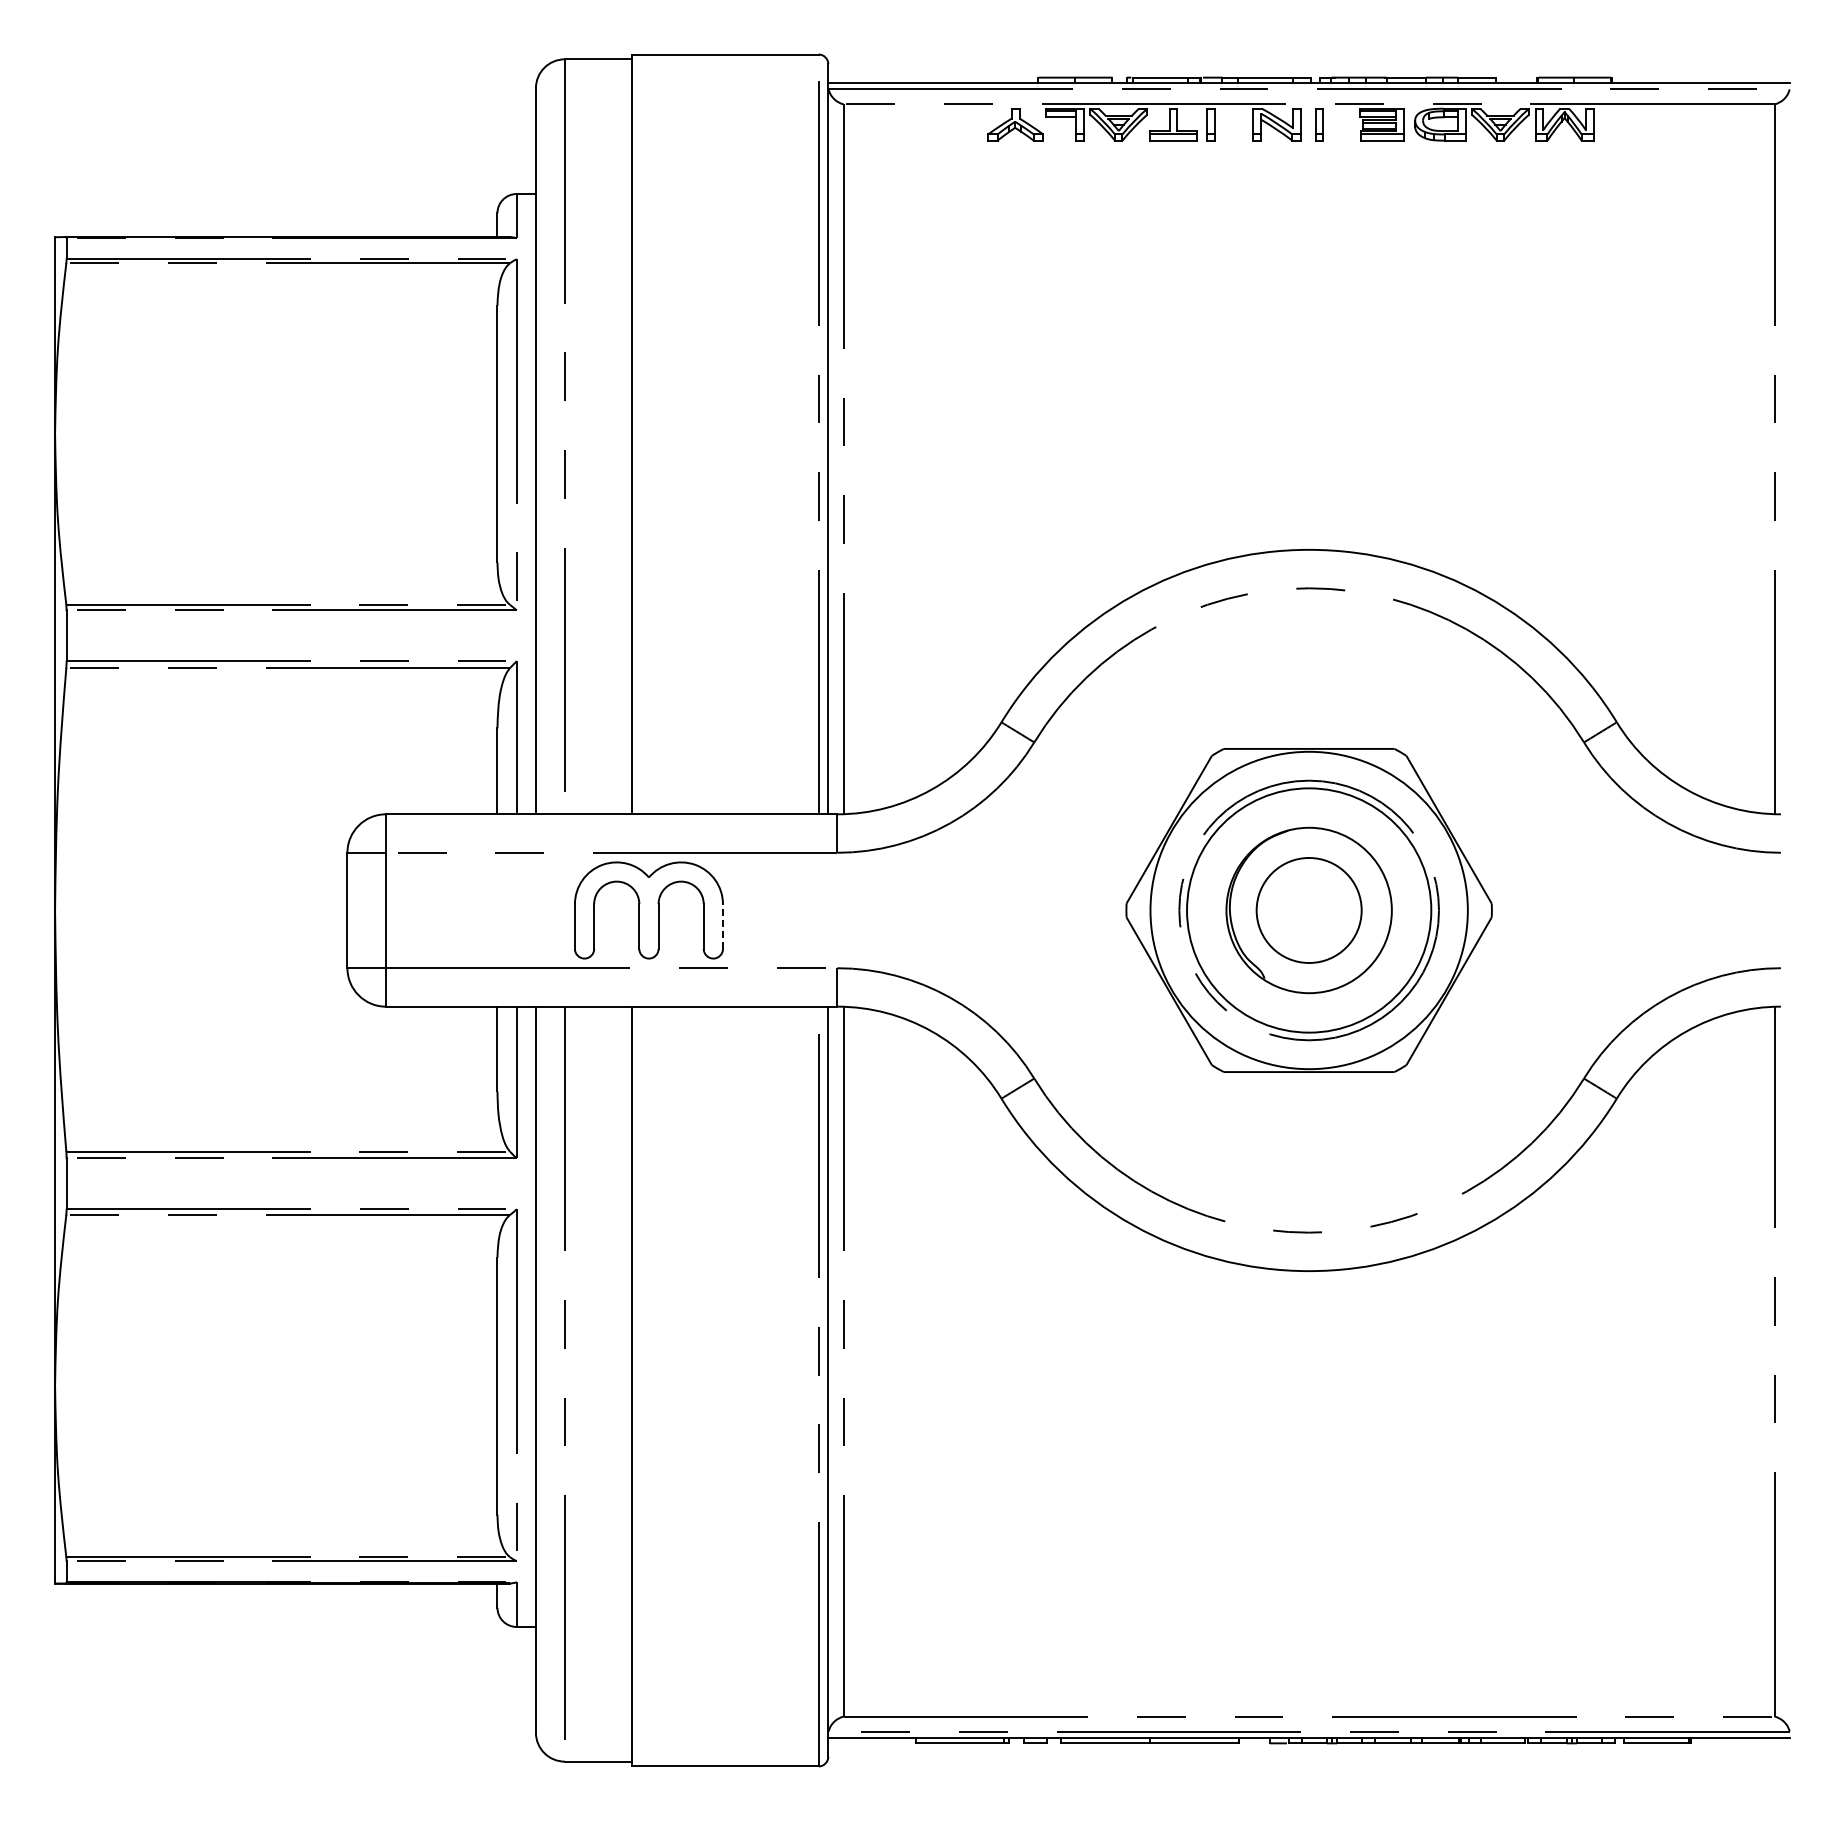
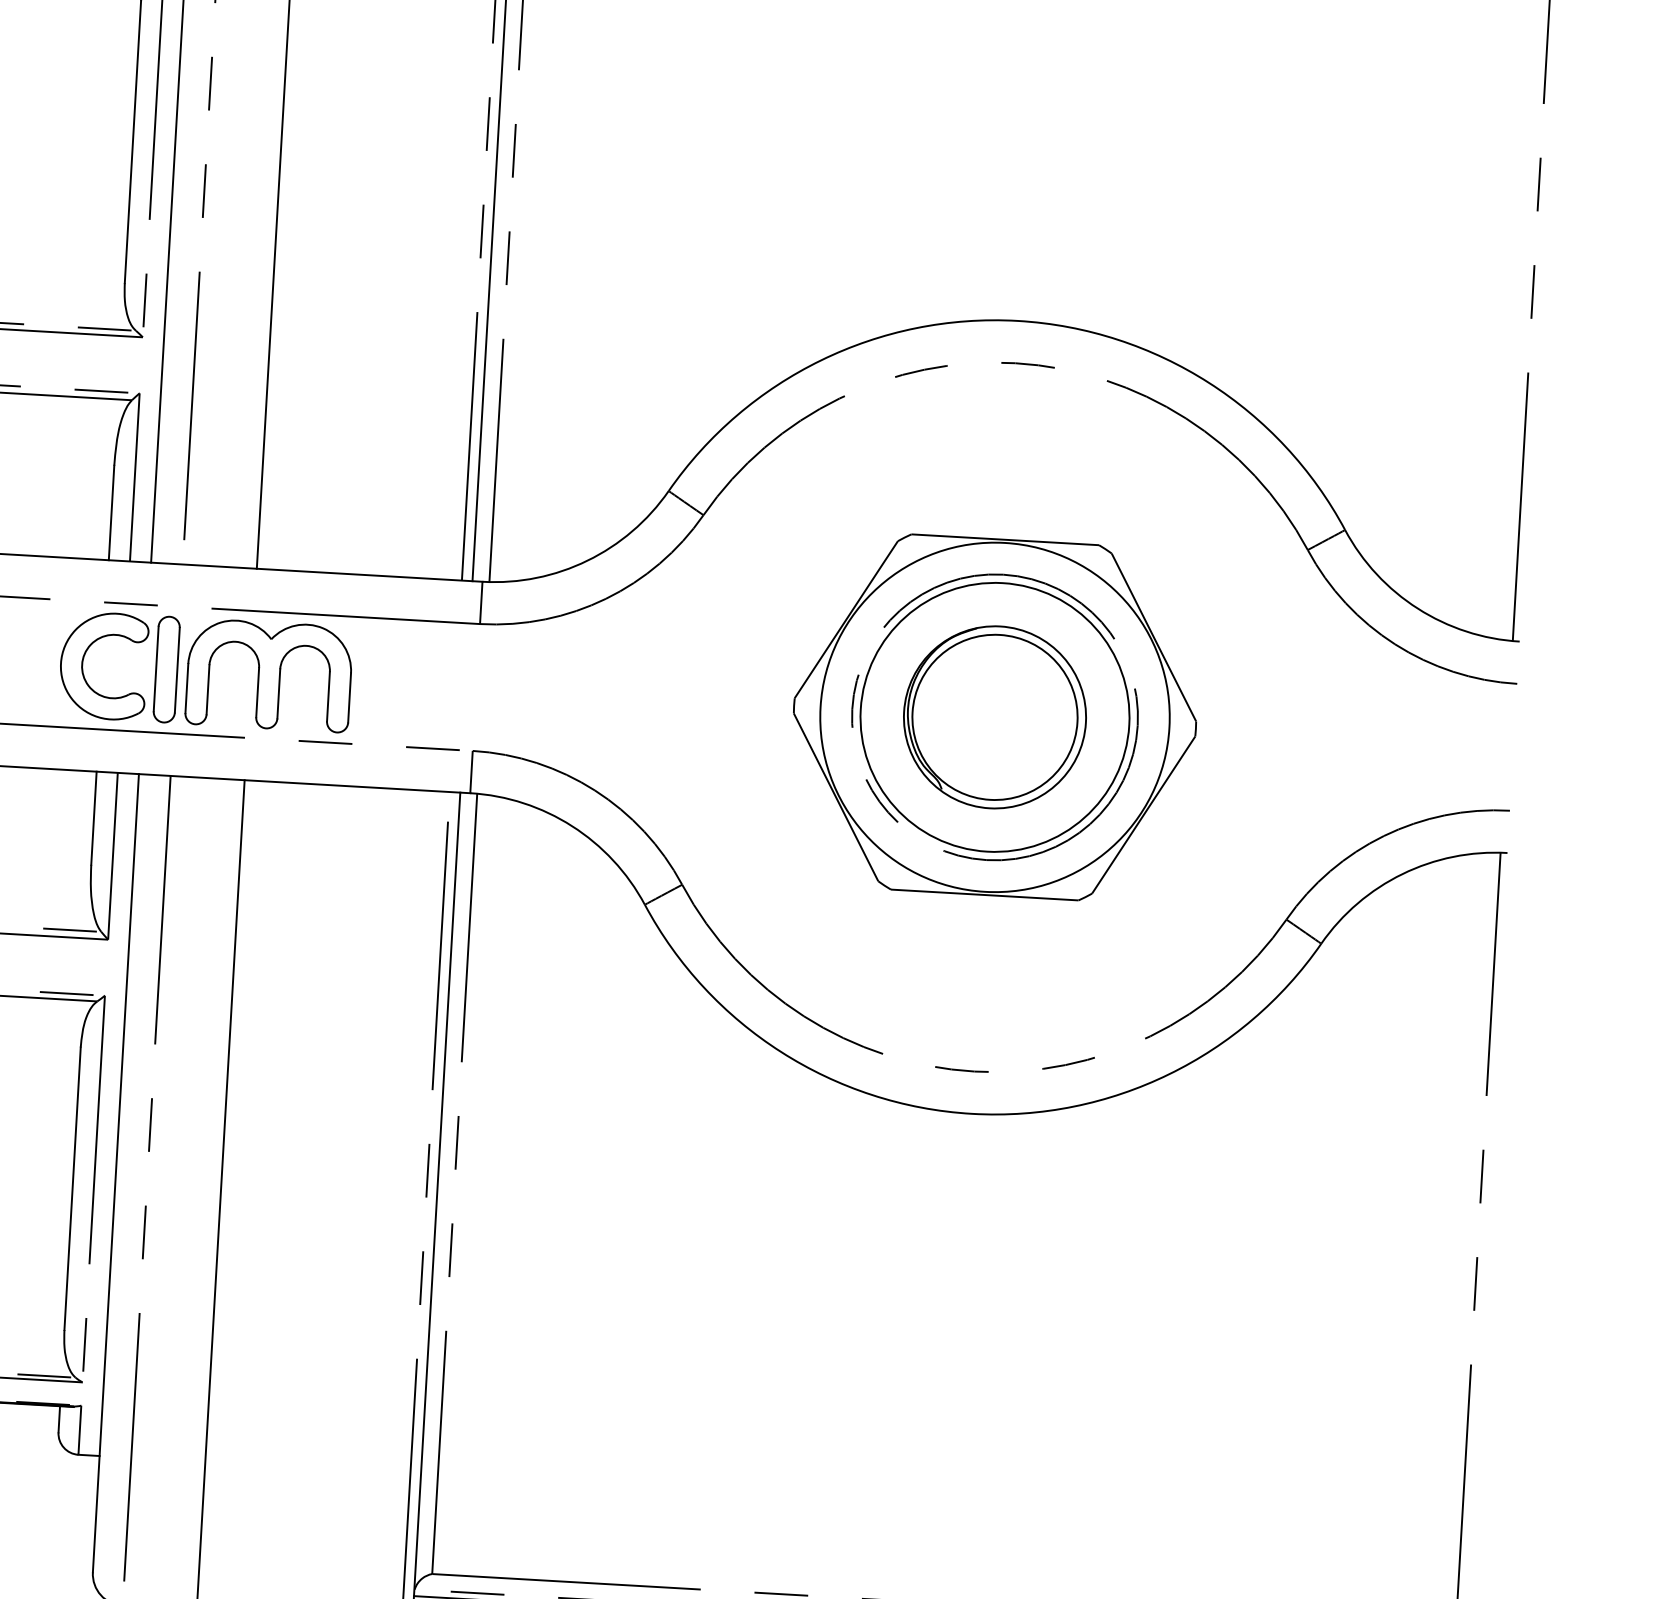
part: (523, 887) -> (132, 642), added
circle: (1309, 910) -> (995, 717), size x1.43
line: (722, 926) -> (349, 697), dashed -> solid

